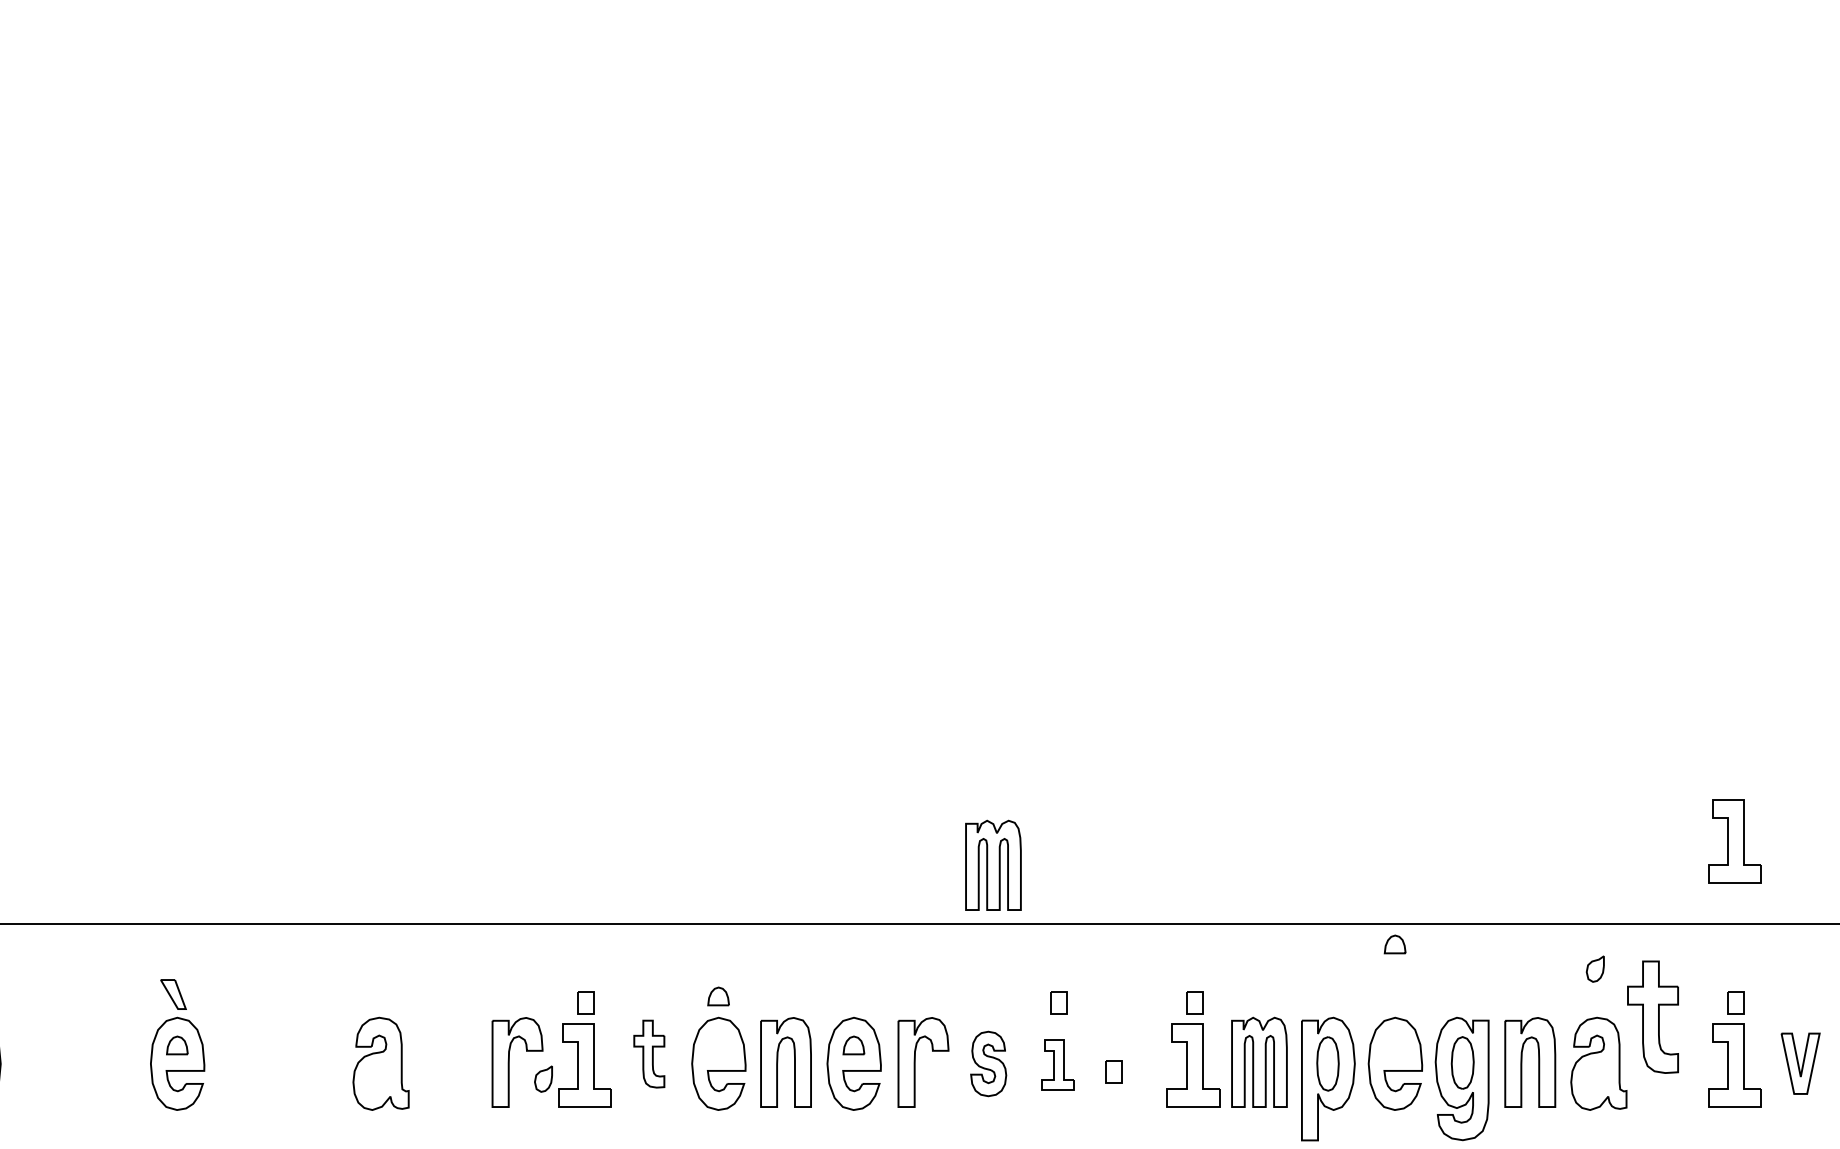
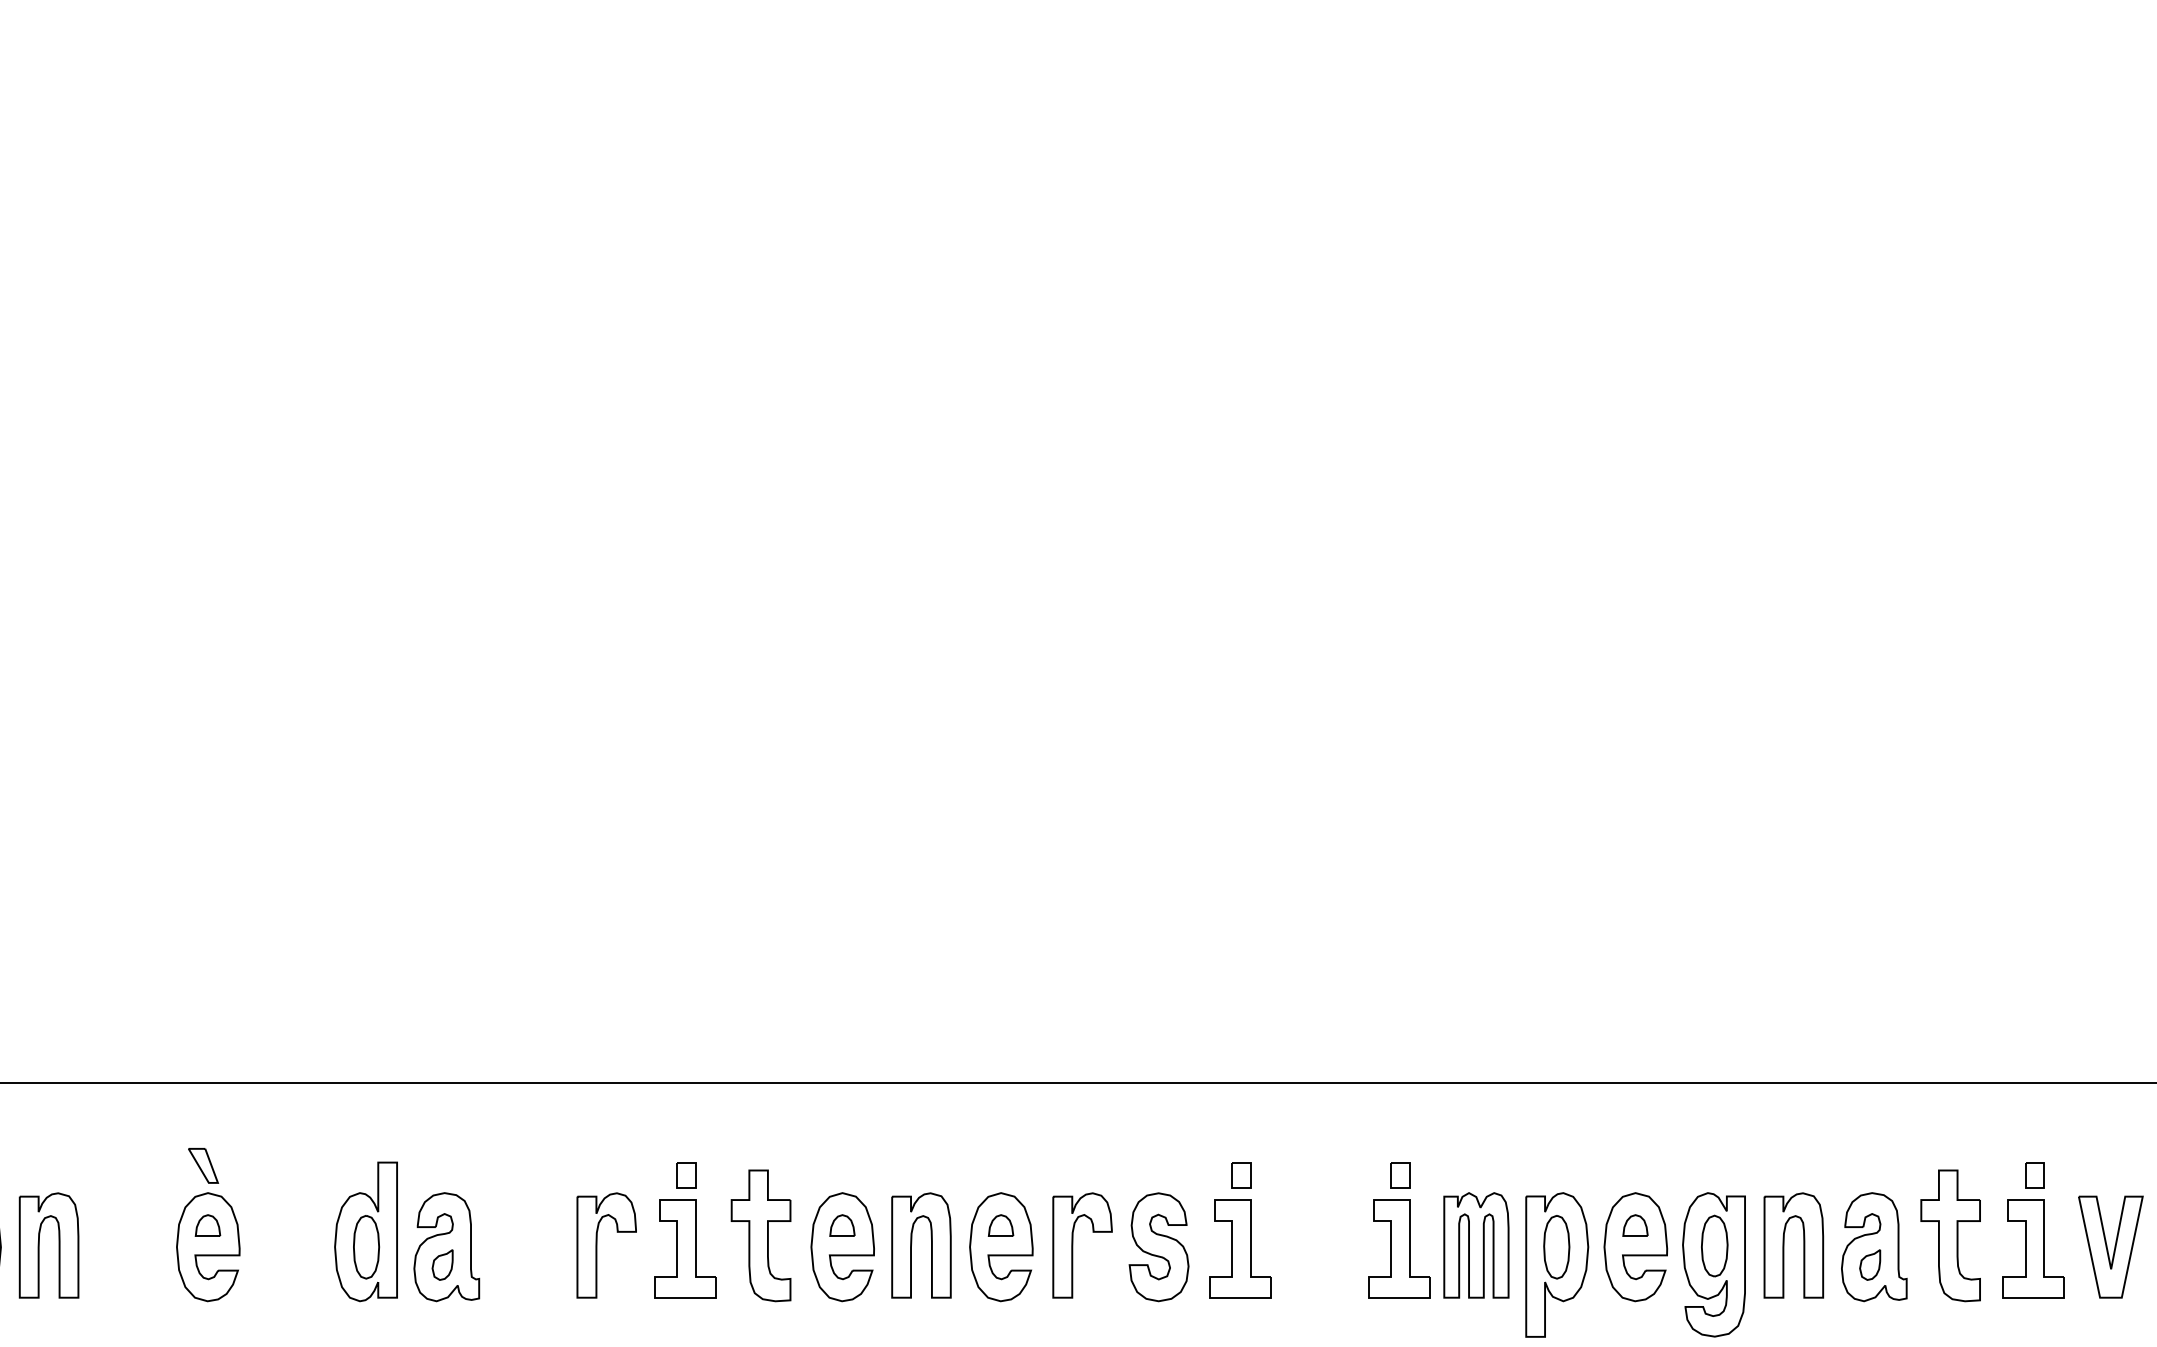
part: (1734, 841) -> (2033, 986), removed
part: (993, 864) -> (1164, 1013), removed
part: (1394, 944) -> (1634, 1225), moved
part: (1594, 968) -> (1869, 1264), moved
part: (718, 996) -> (842, 1225), moved
part: (1652, 1016) -> (1950, 1234), moved
part: (311, 1050) -> (365, 1231), added
part: (649, 1053) -> (761, 1234), size x1.67
part: (33, 1062) -> (39, 1245), added
part: (988, 1063) -> (1158, 1246), size x1.43
part: (1800, 1063) -> (2110, 1246), size x1.43
part: (1057, 1065) -> (1239, 1249), size x1.67
part: (1113, 1071) -> (1305, 1256), removed
part: (543, 1078) -> (442, 1264), moved

